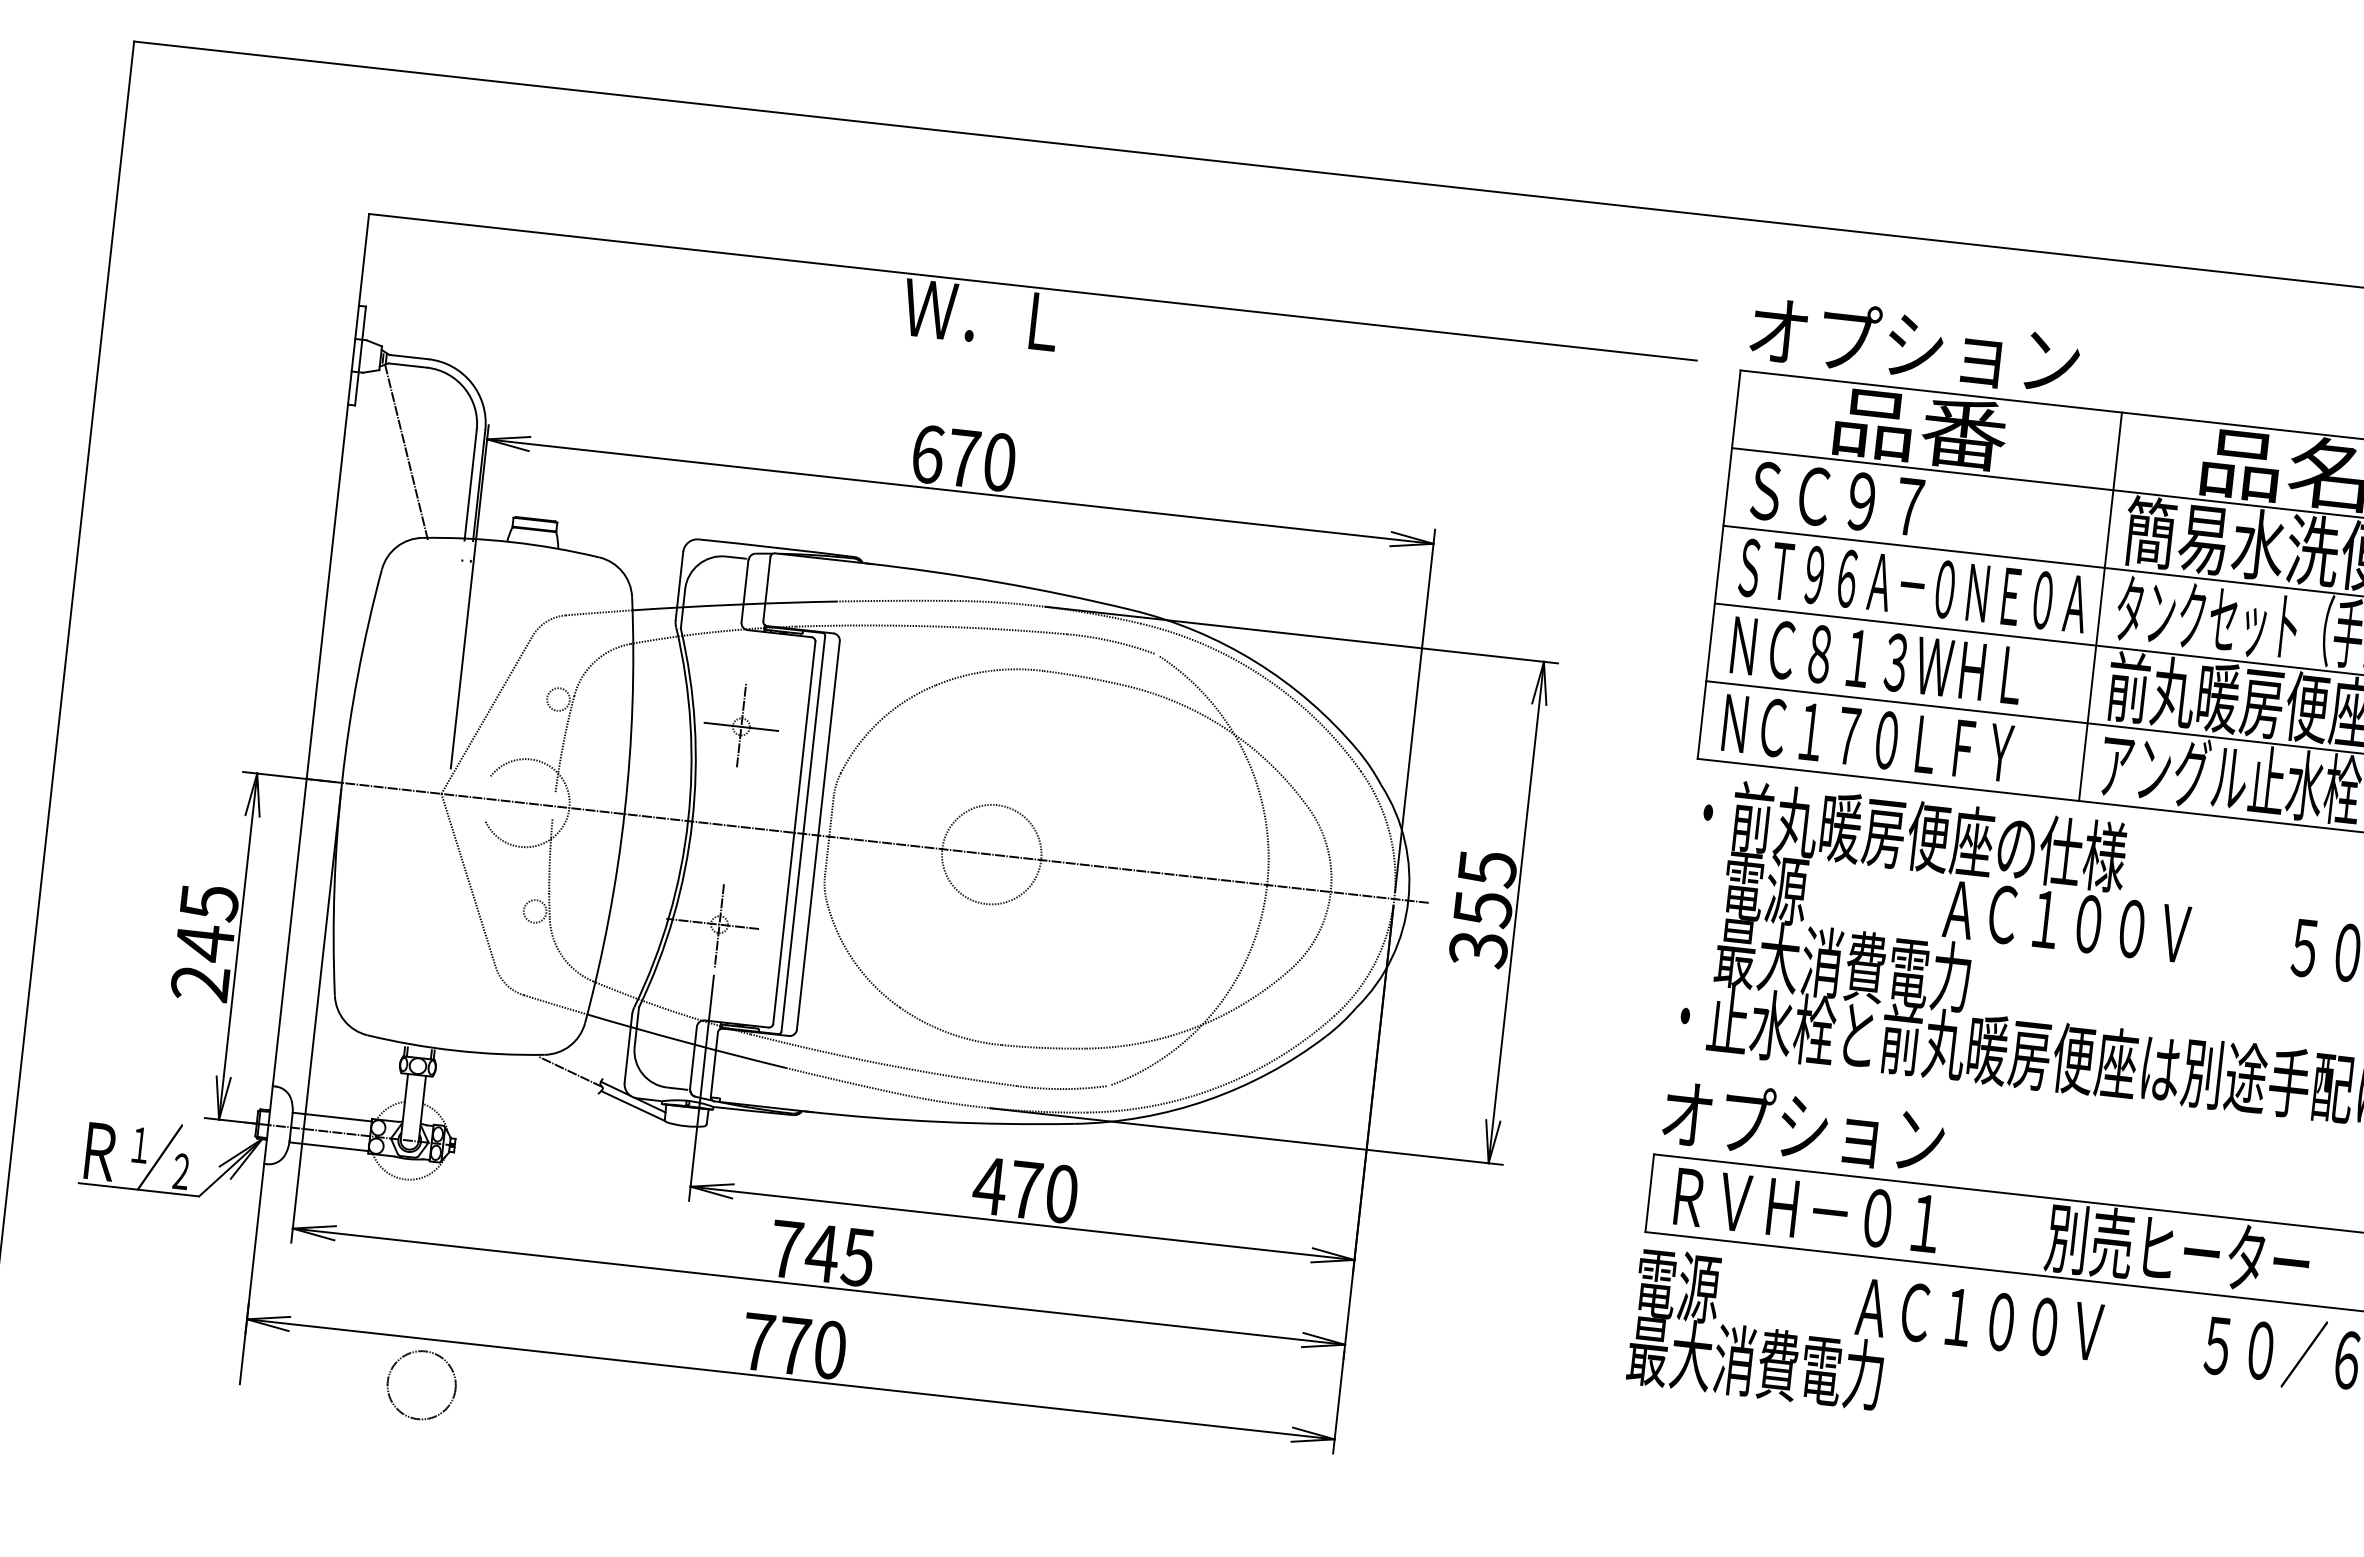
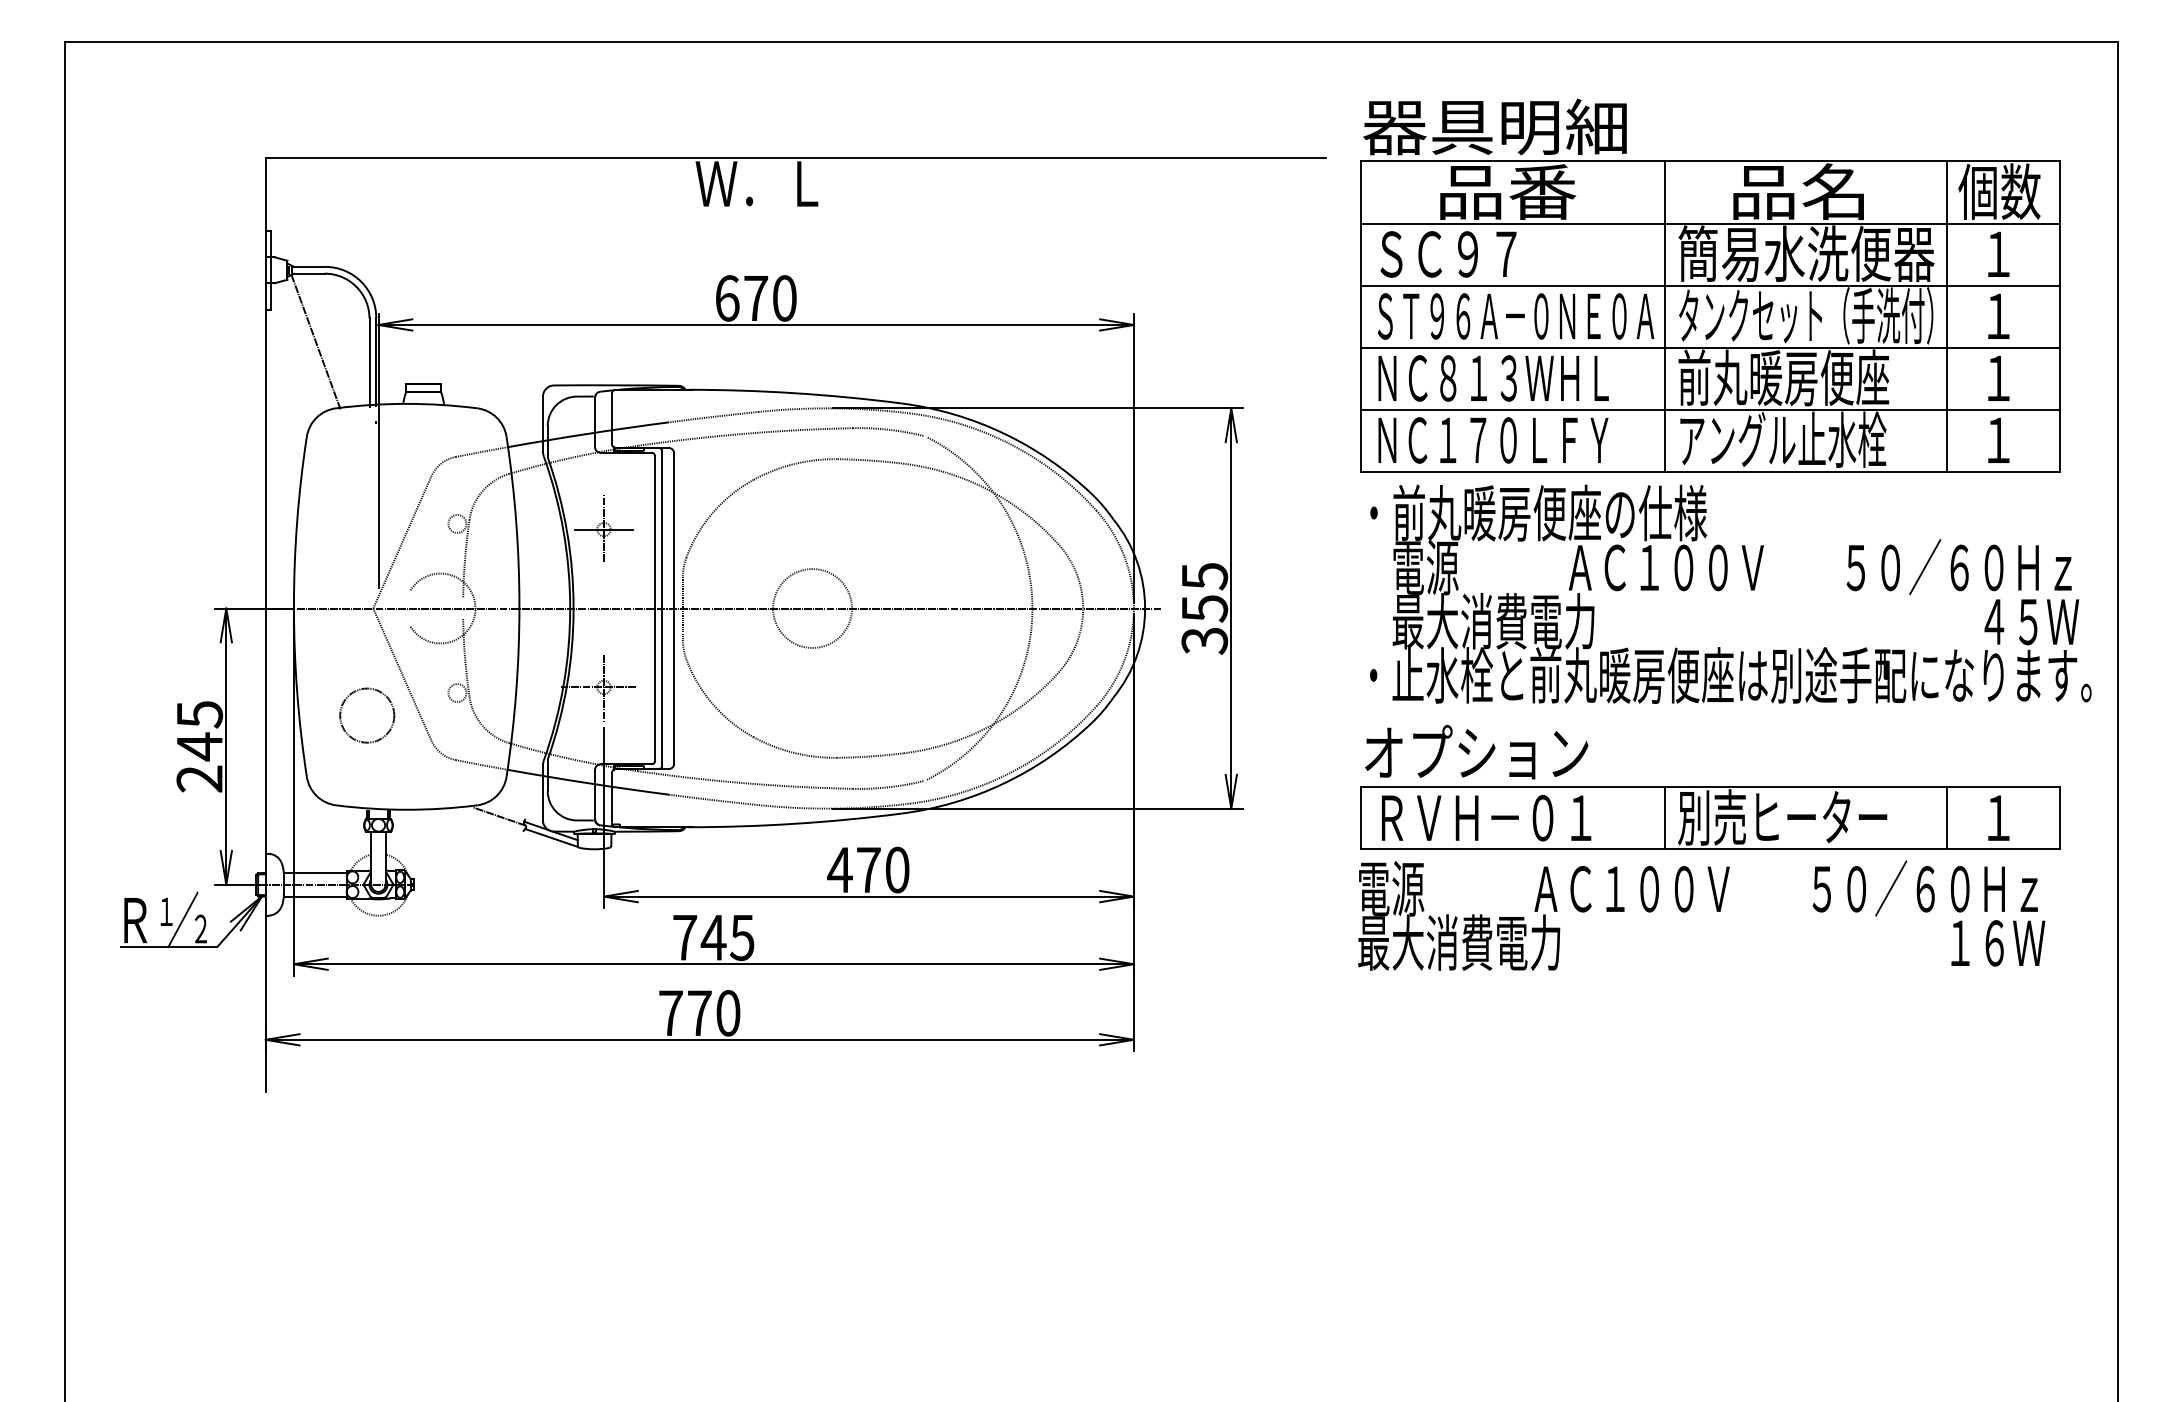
text: (1913, 345) -> (1495, 126), オプション -> 器具明細
line: (2031, 1235) -> (1665, 818), added
circle: (422, 1385) -> (367, 715), moved

